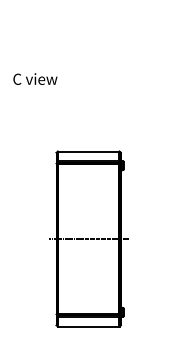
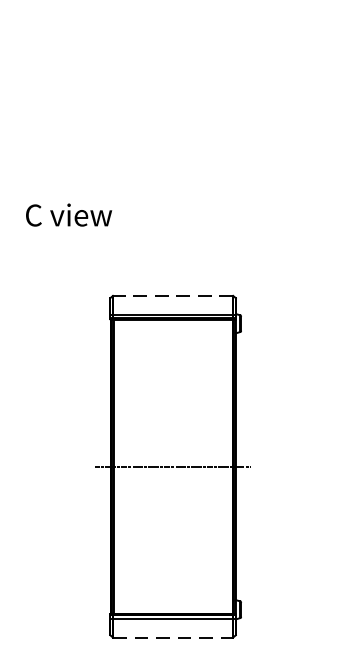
text: (35, 78) -> (69, 213), moved
line: (88, 151) -> (172, 295), solid -> dashed
line: (88, 326) -> (172, 637), solid -> dashed

